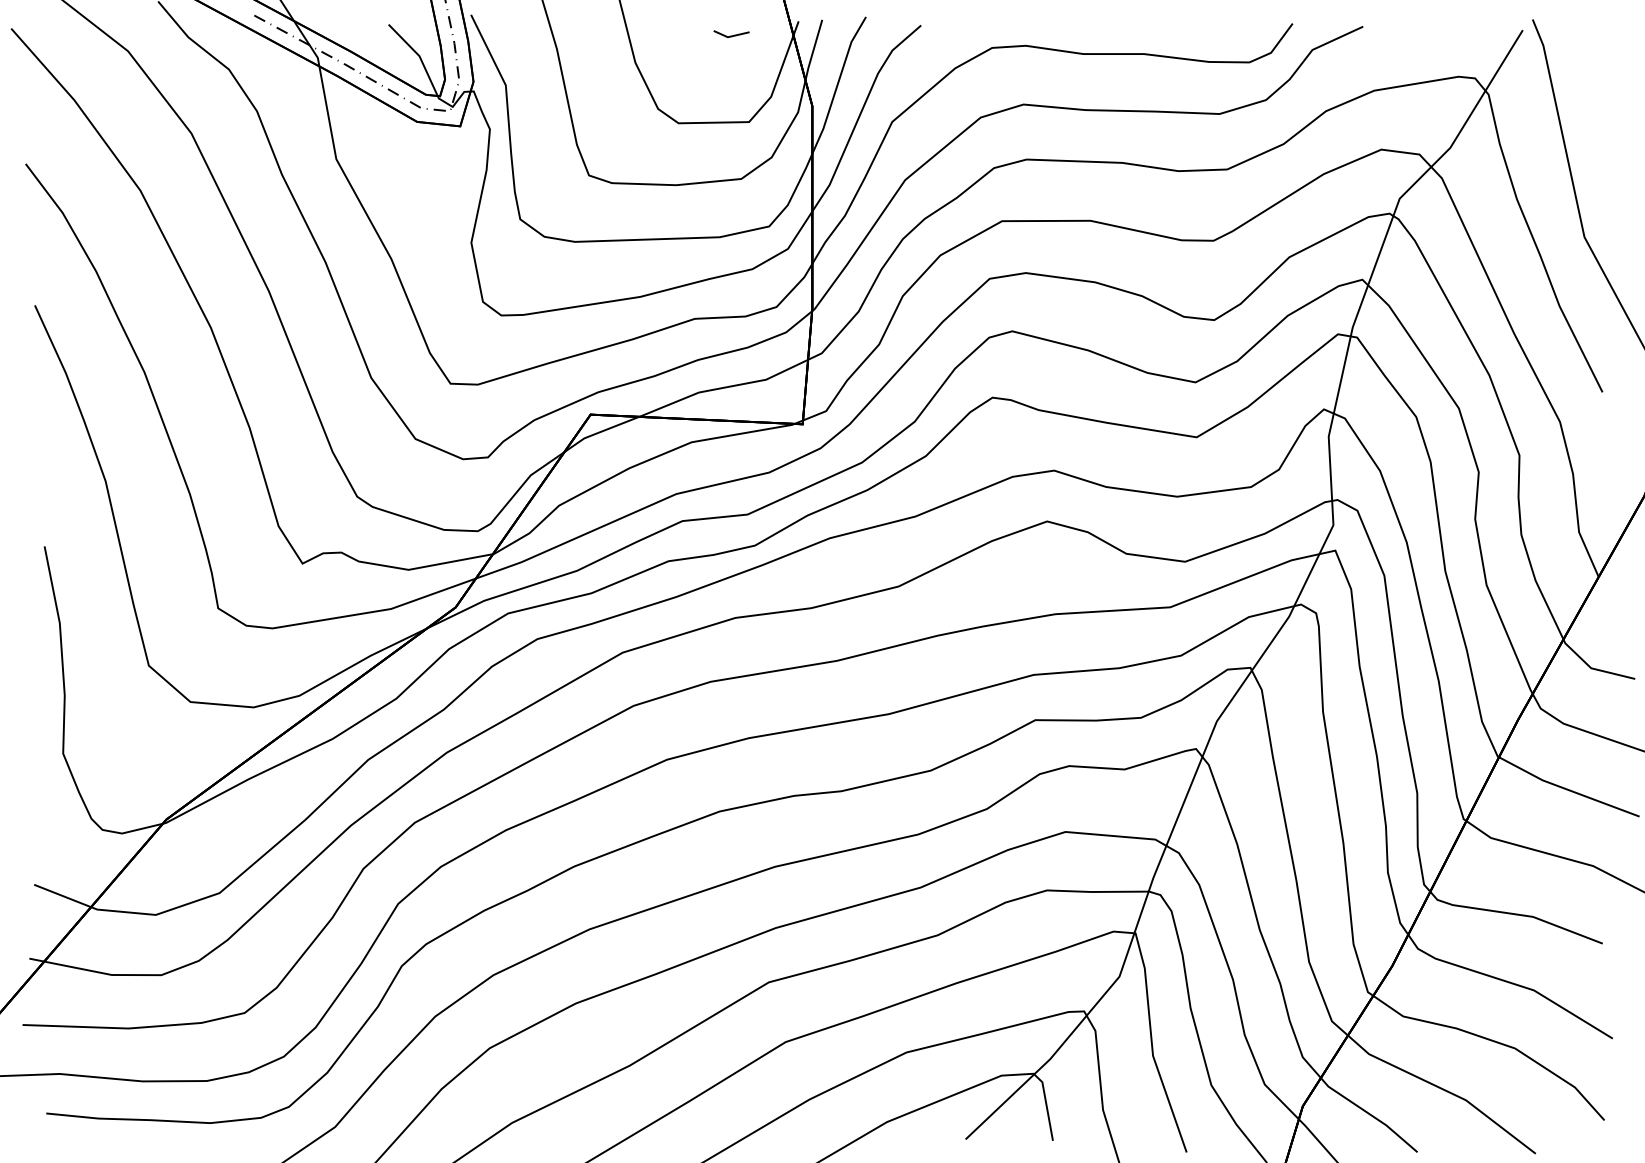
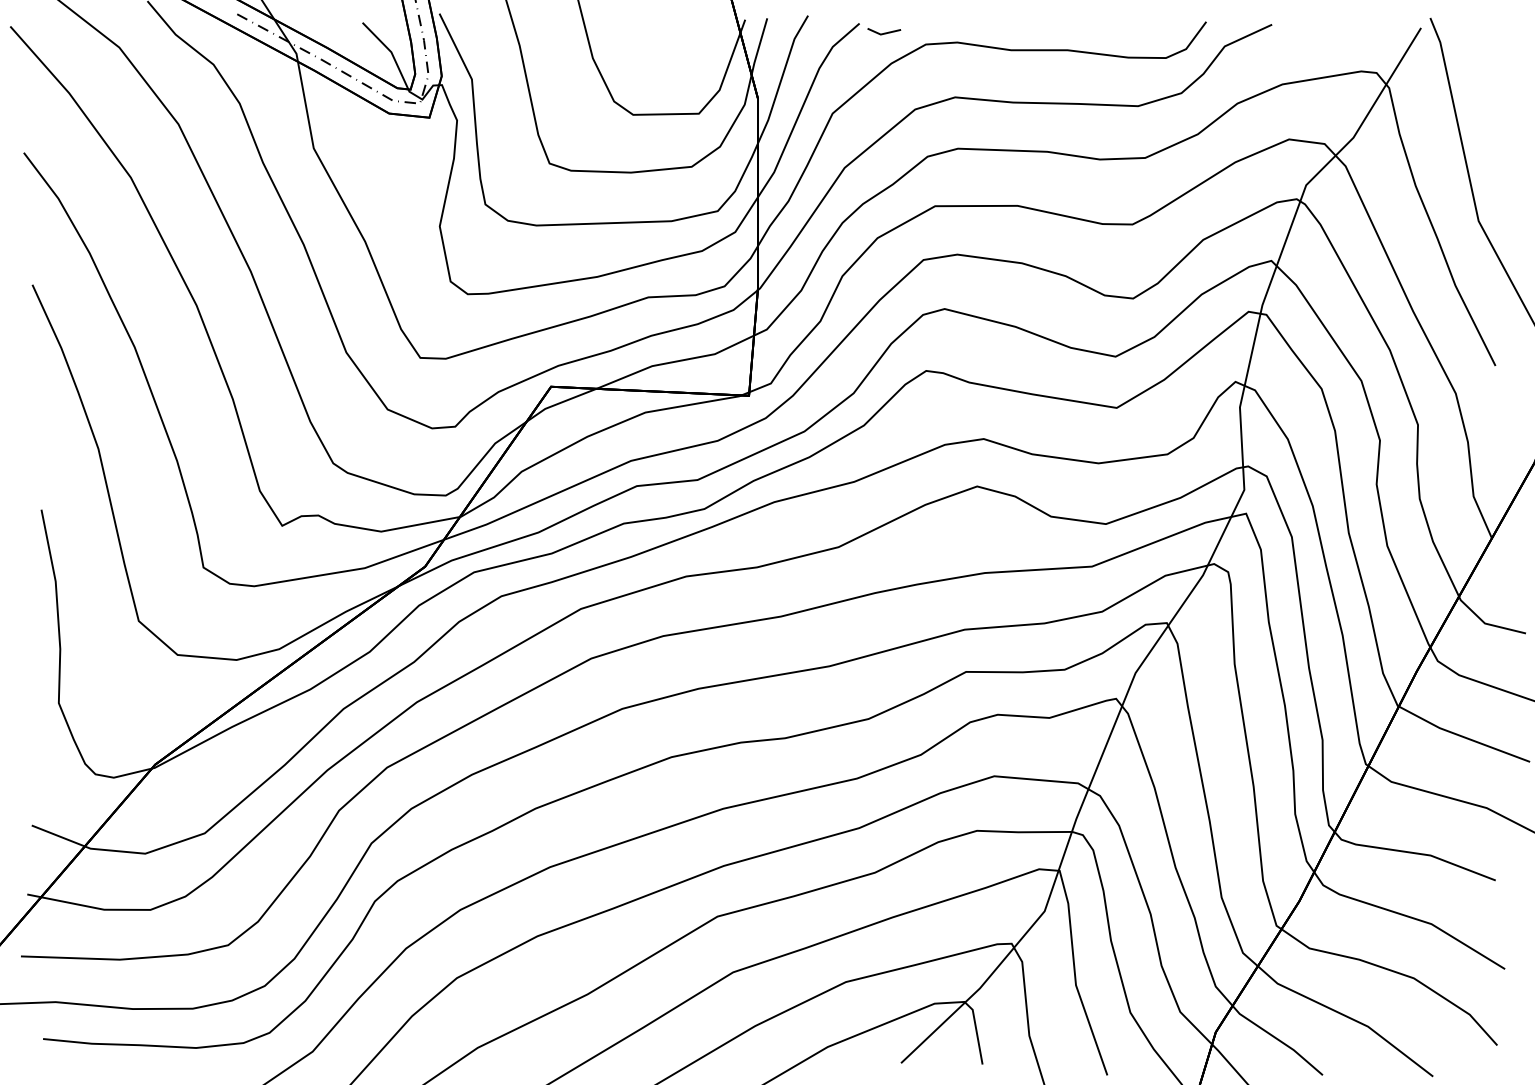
line: (731, 35) -> (884, 32), moved

